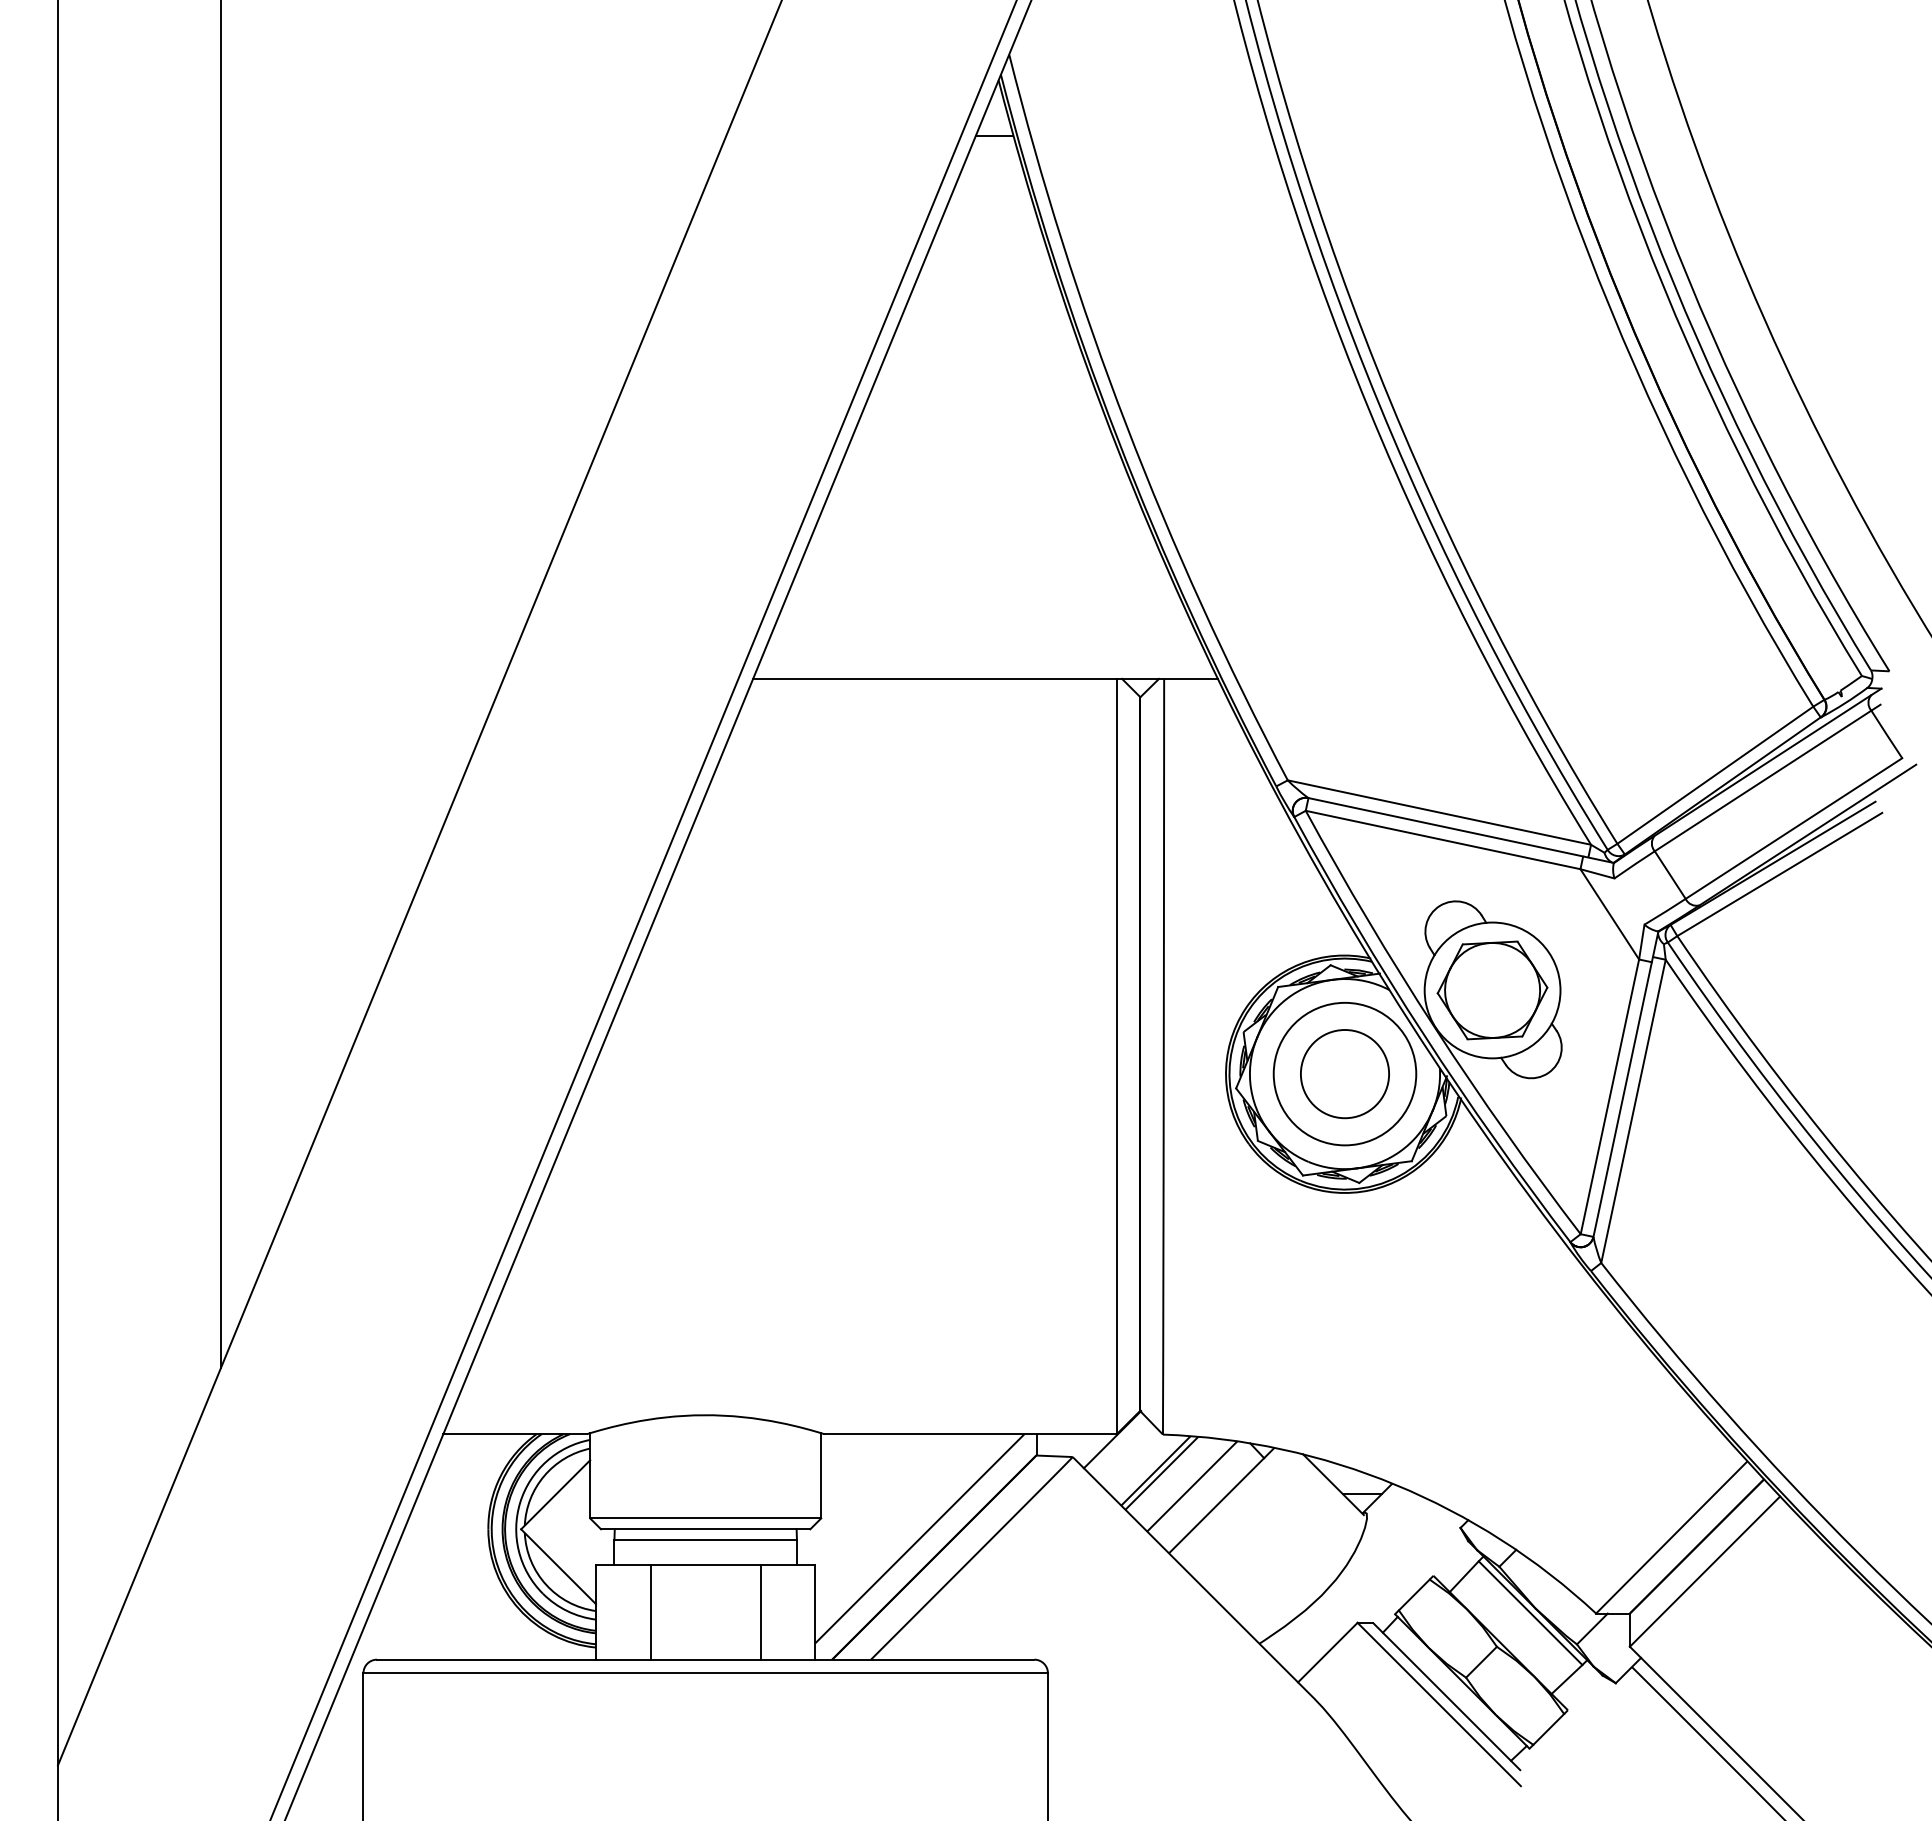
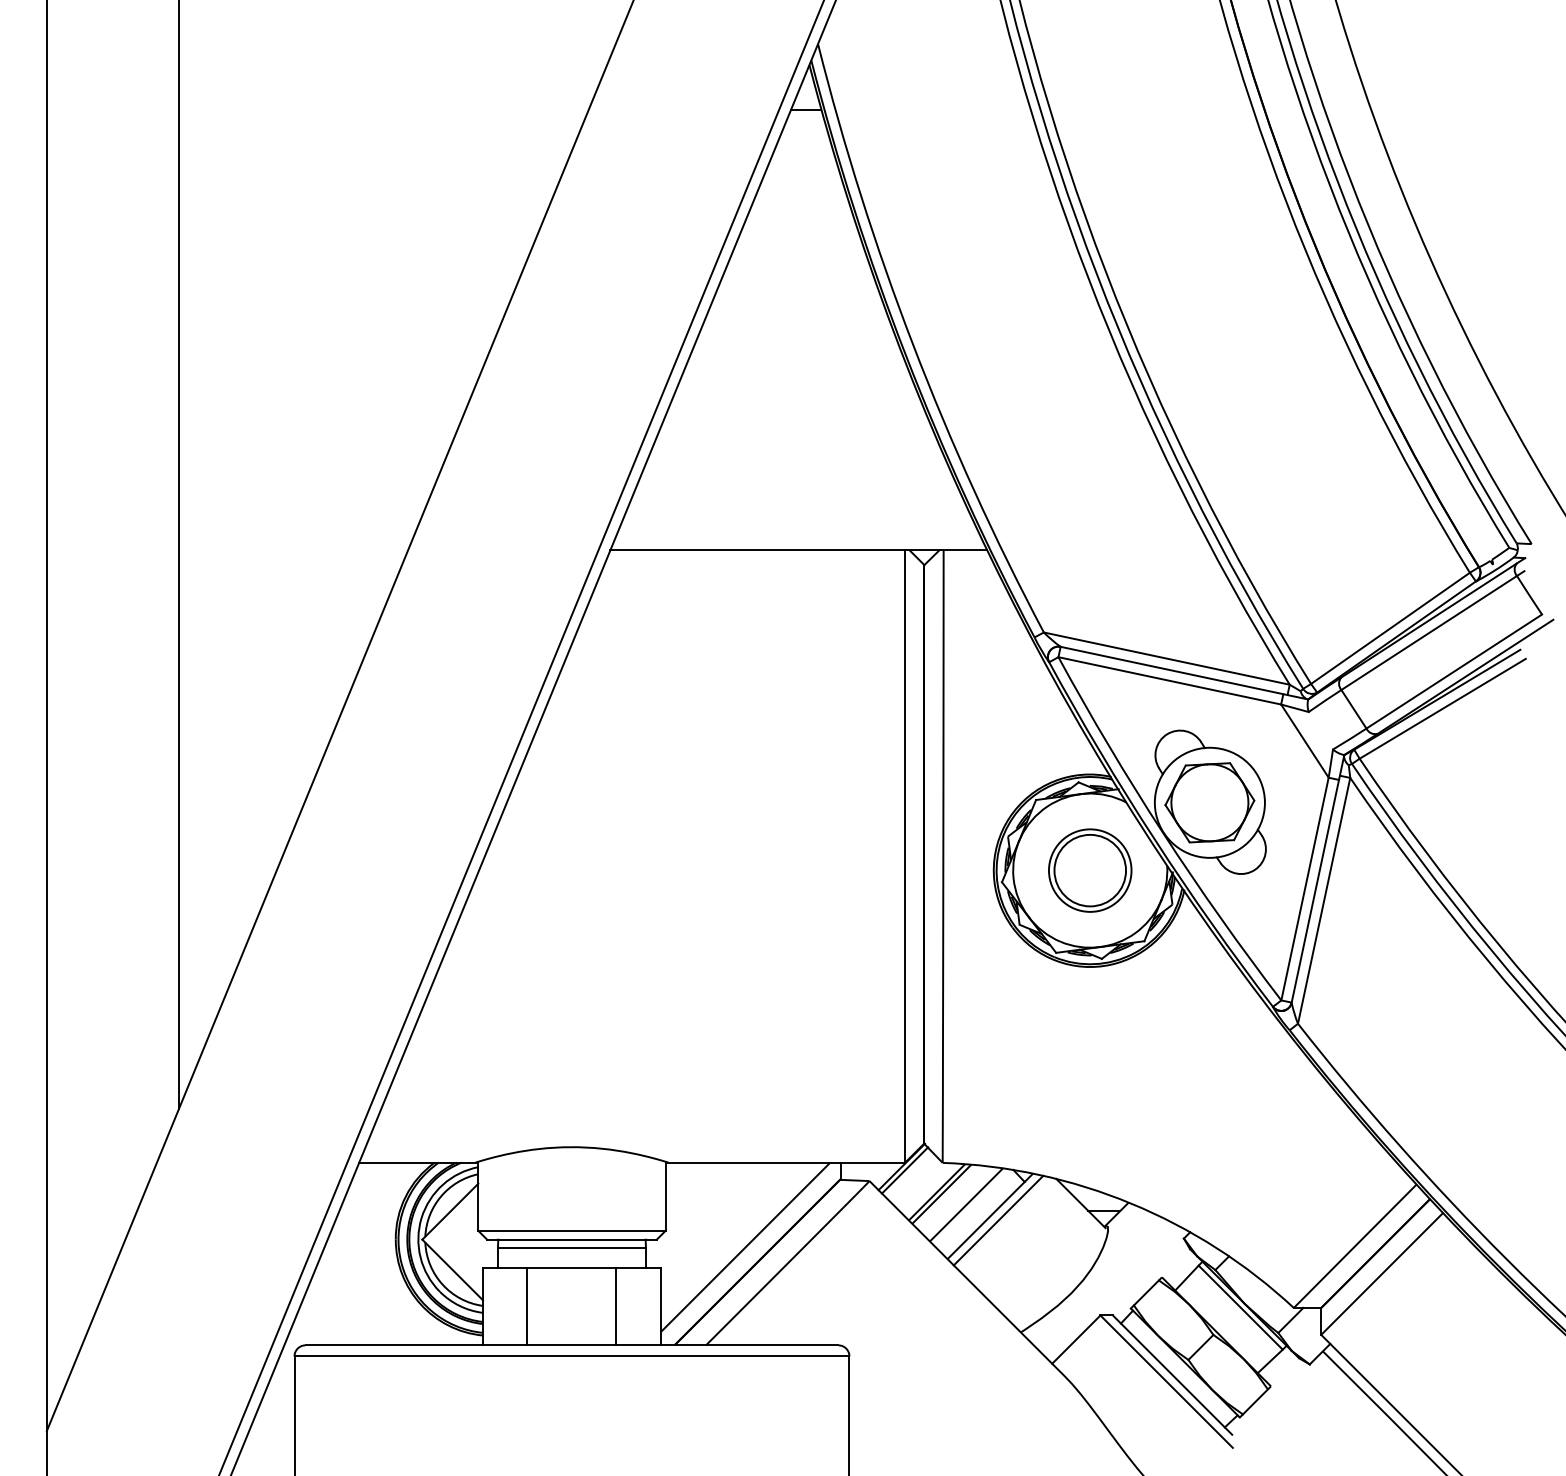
circle: (1344, 1074) -> (1089, 870), size x0.71
line: (1116, 1443) -> (905, 1170), added
line: (1231, 1505) -> (998, 1220), added

